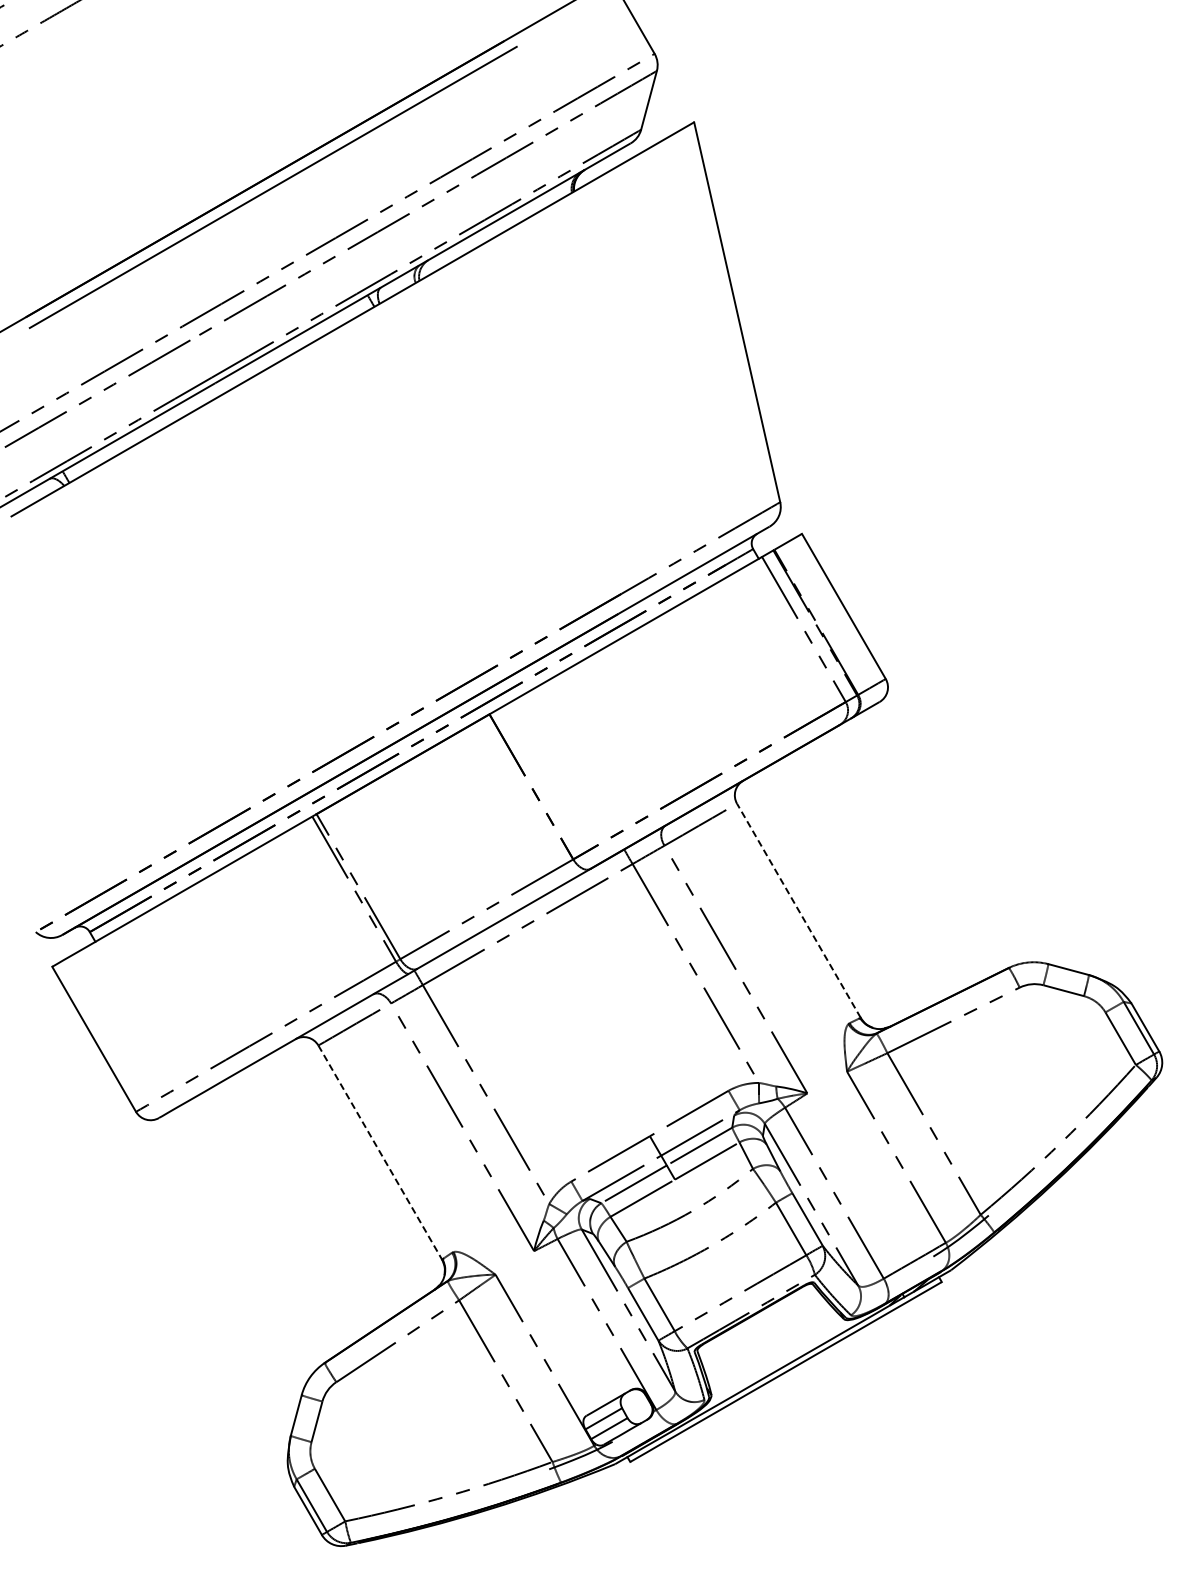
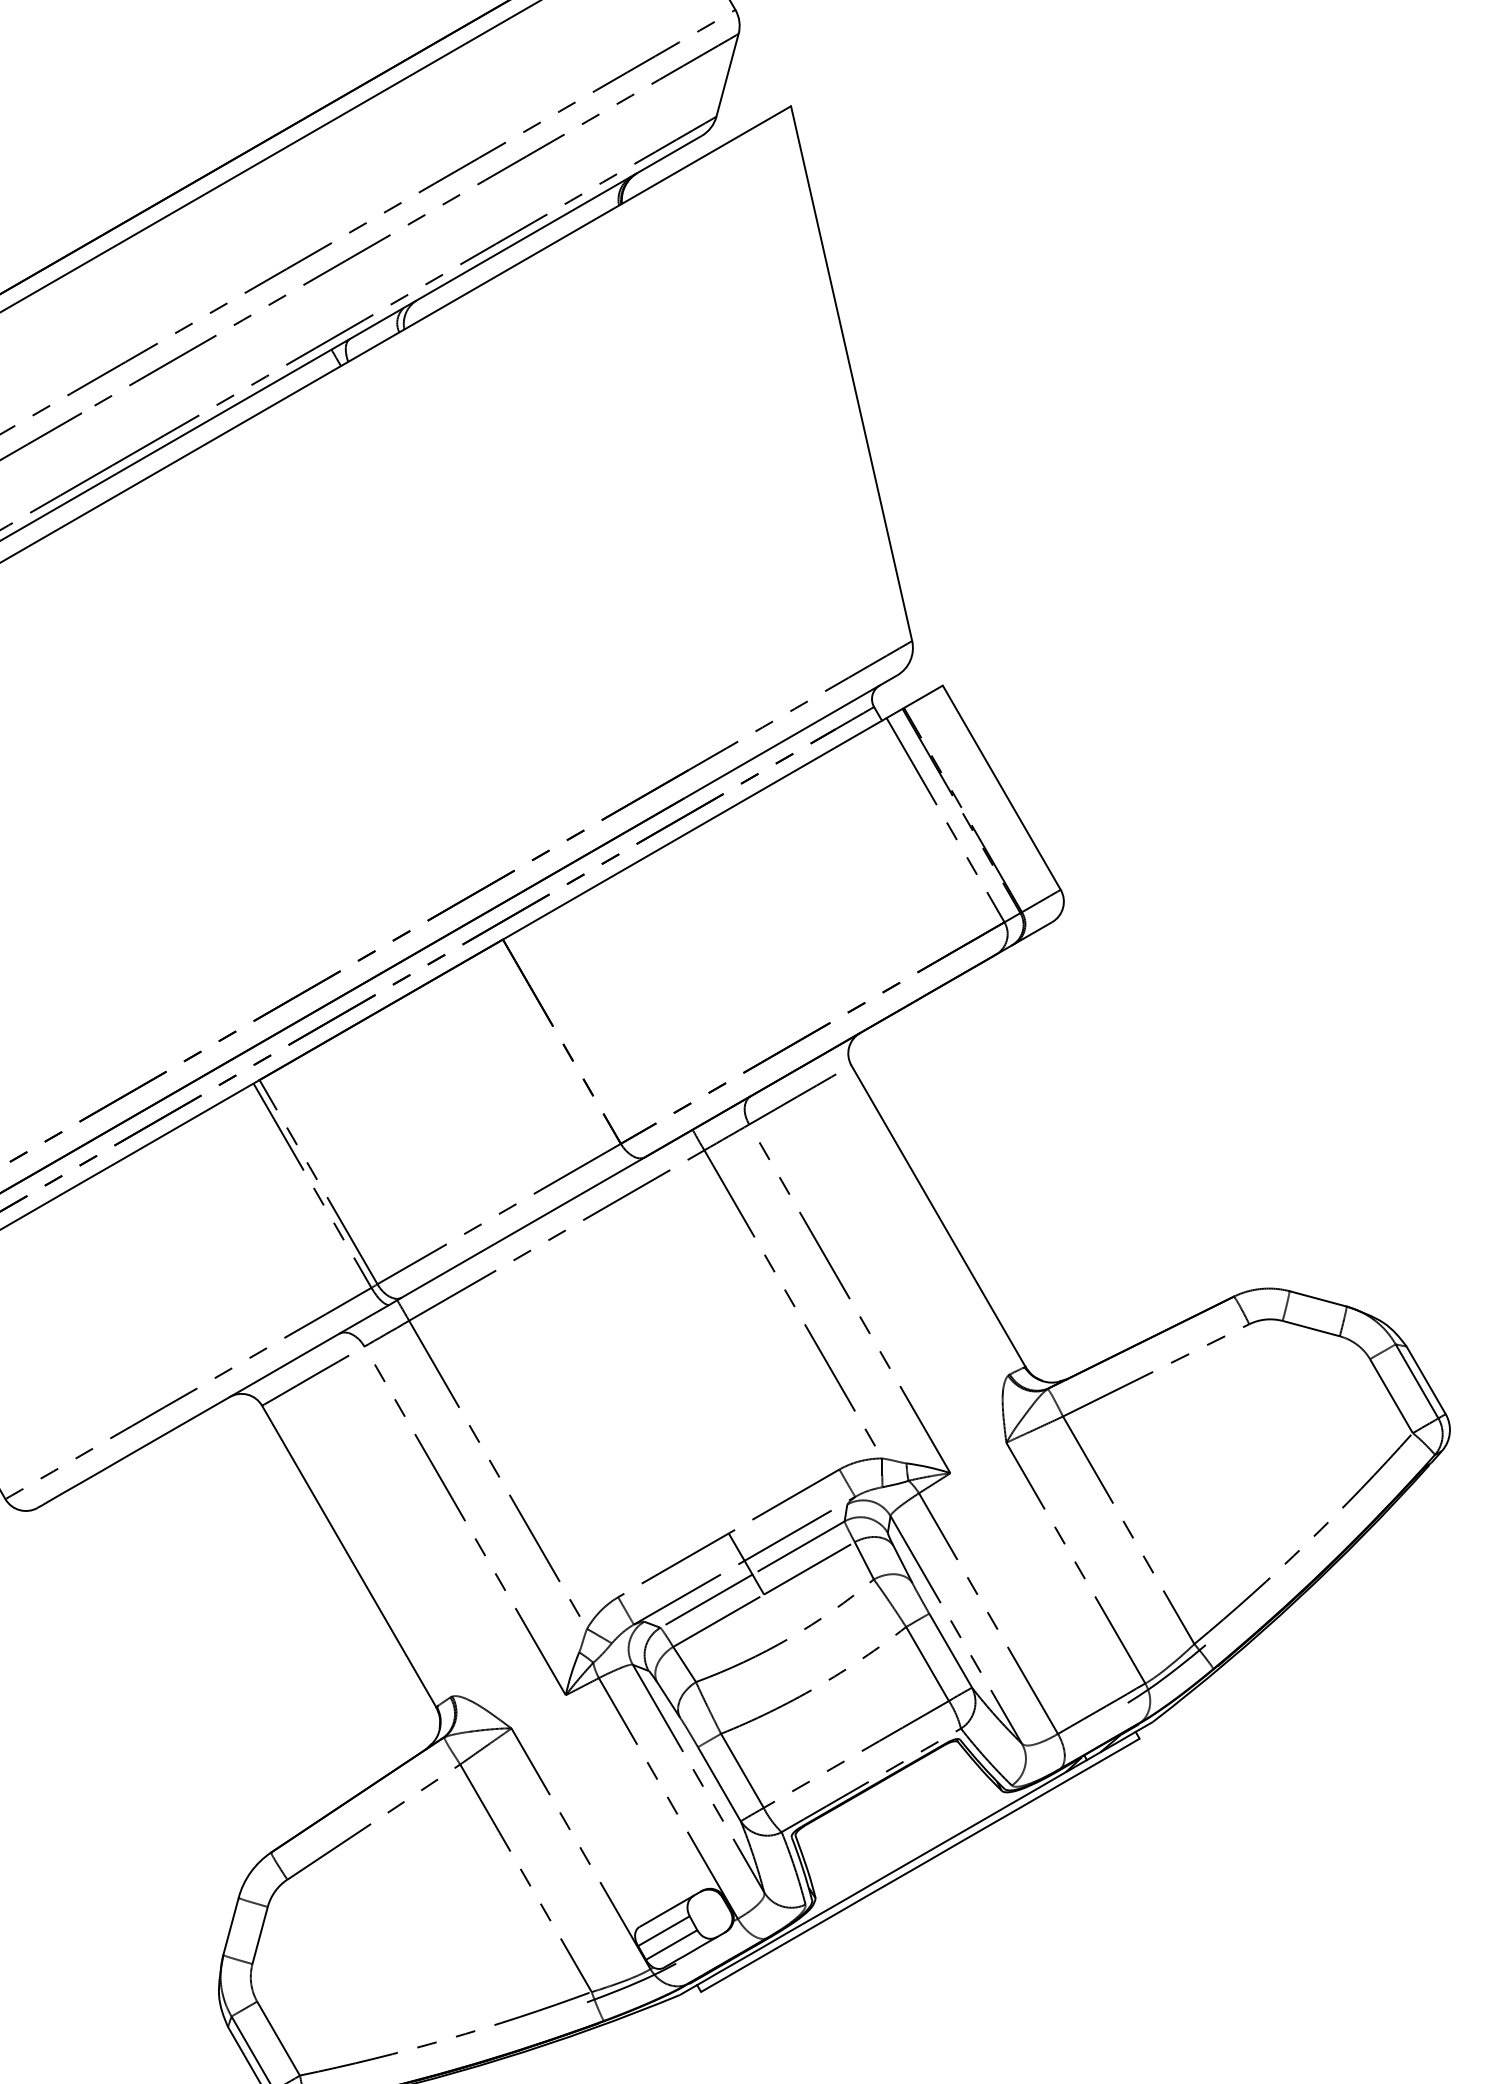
line: (798, 910) -> (937, 1215), dashed -> solid
line: (380, 1152) -> (349, 1556), dashed -> solid

